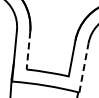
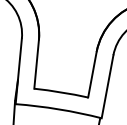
line: (28, 51) -> (36, 65), dashed -> solid
line: (84, 67) -> (108, 86), dashed -> solid

